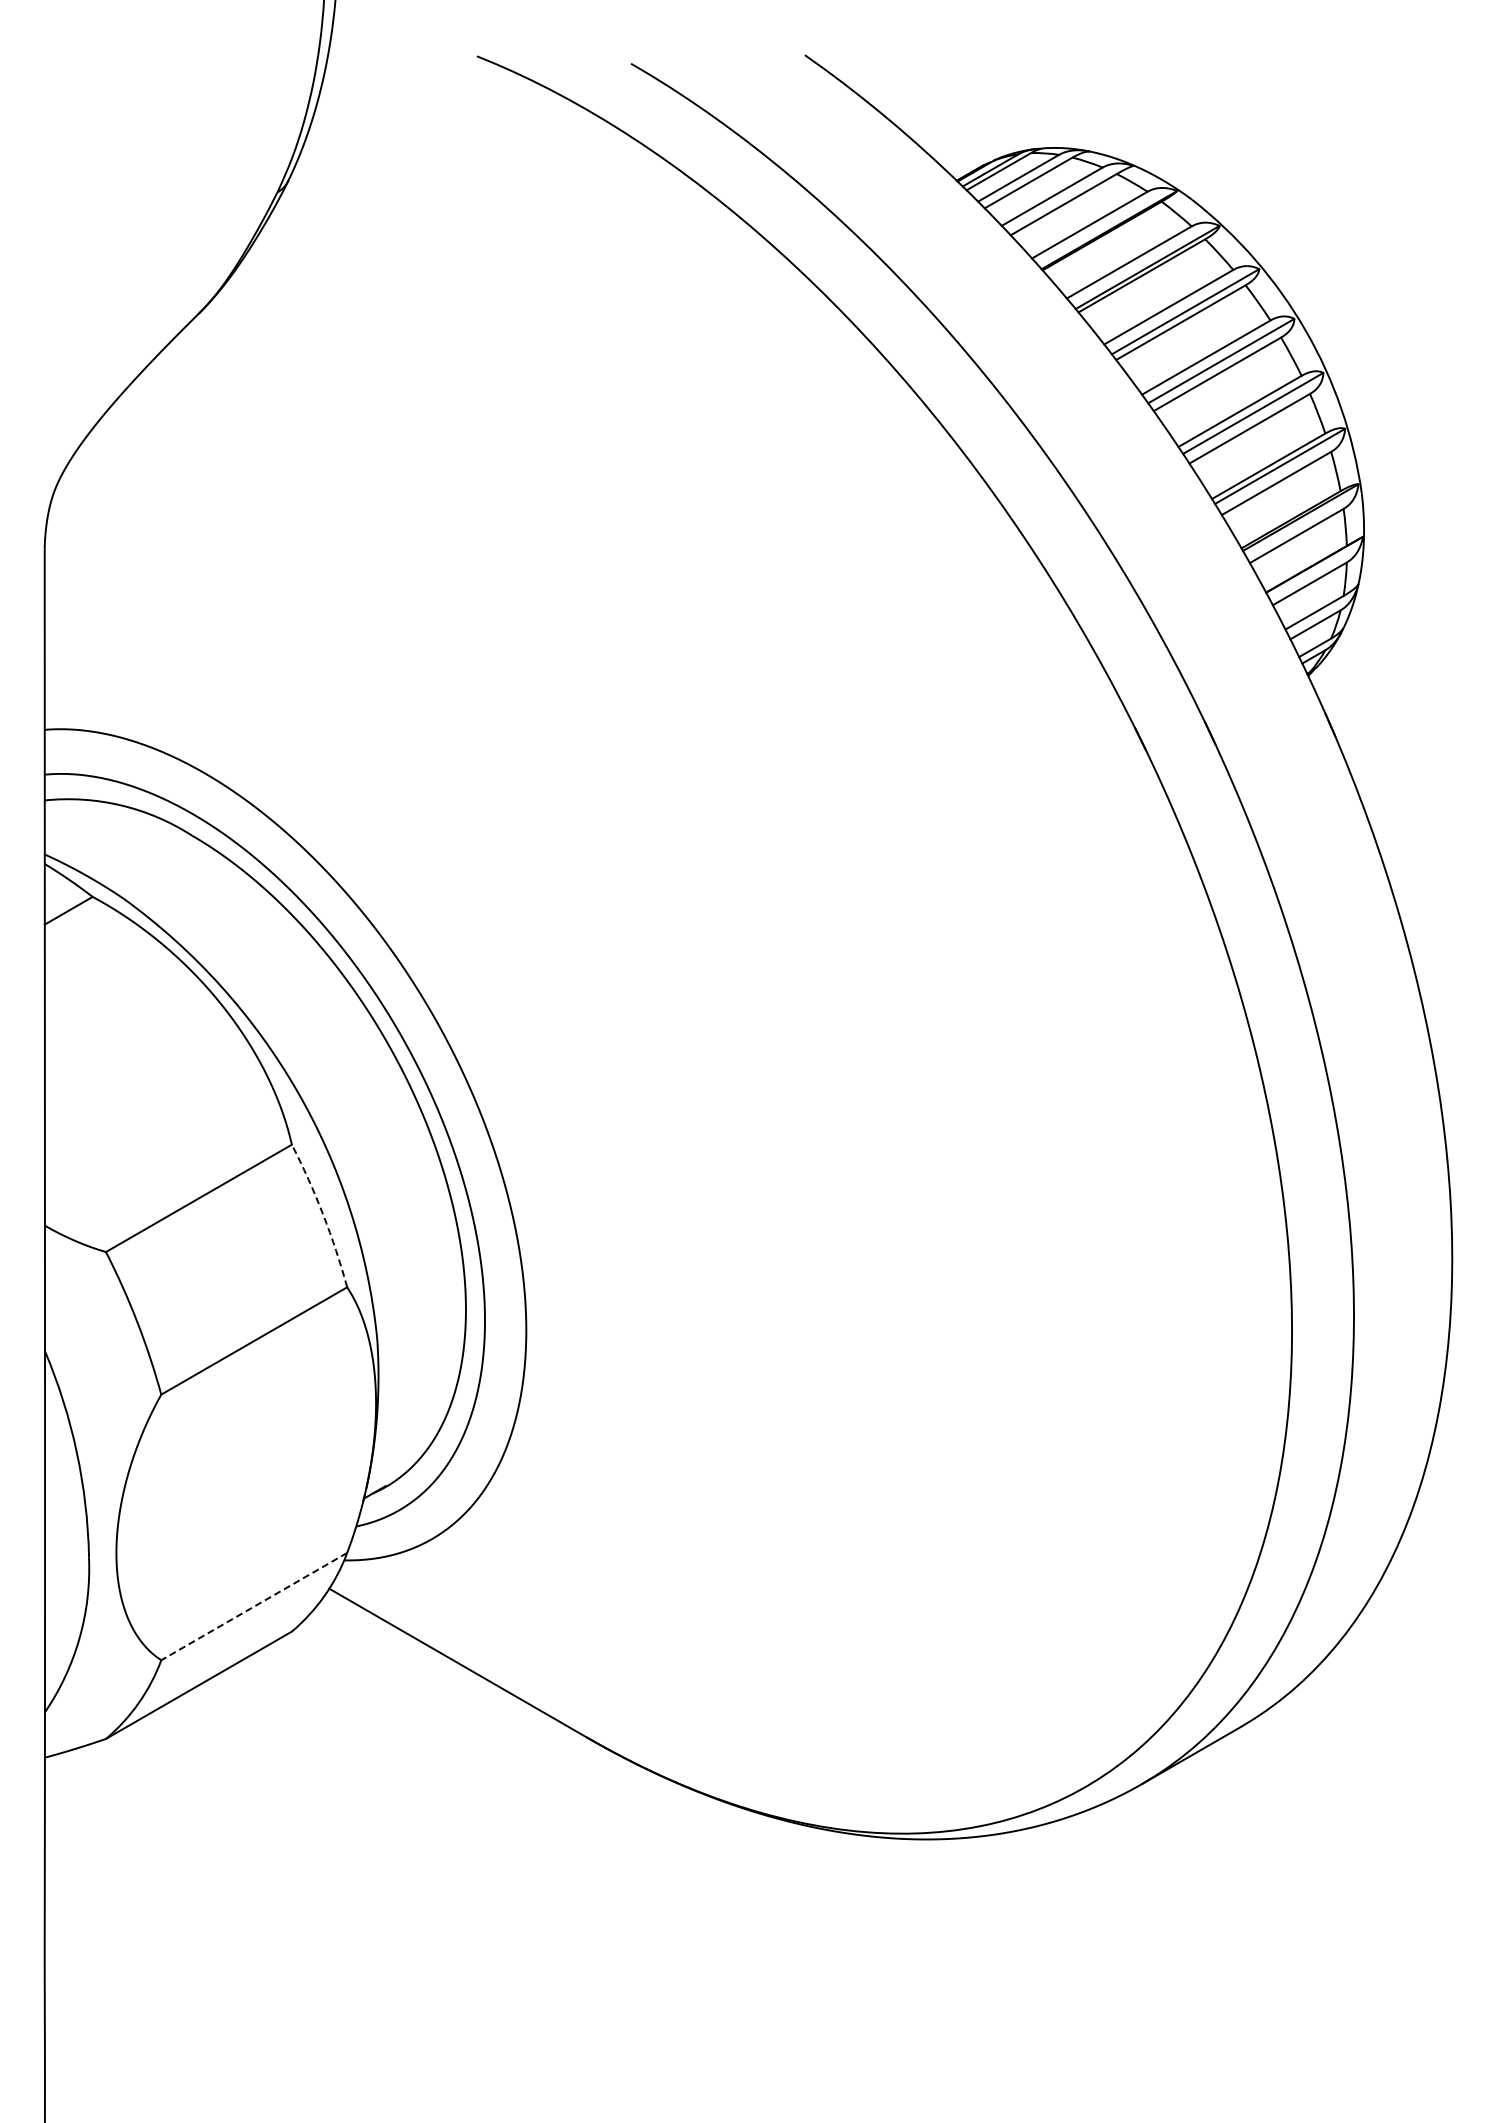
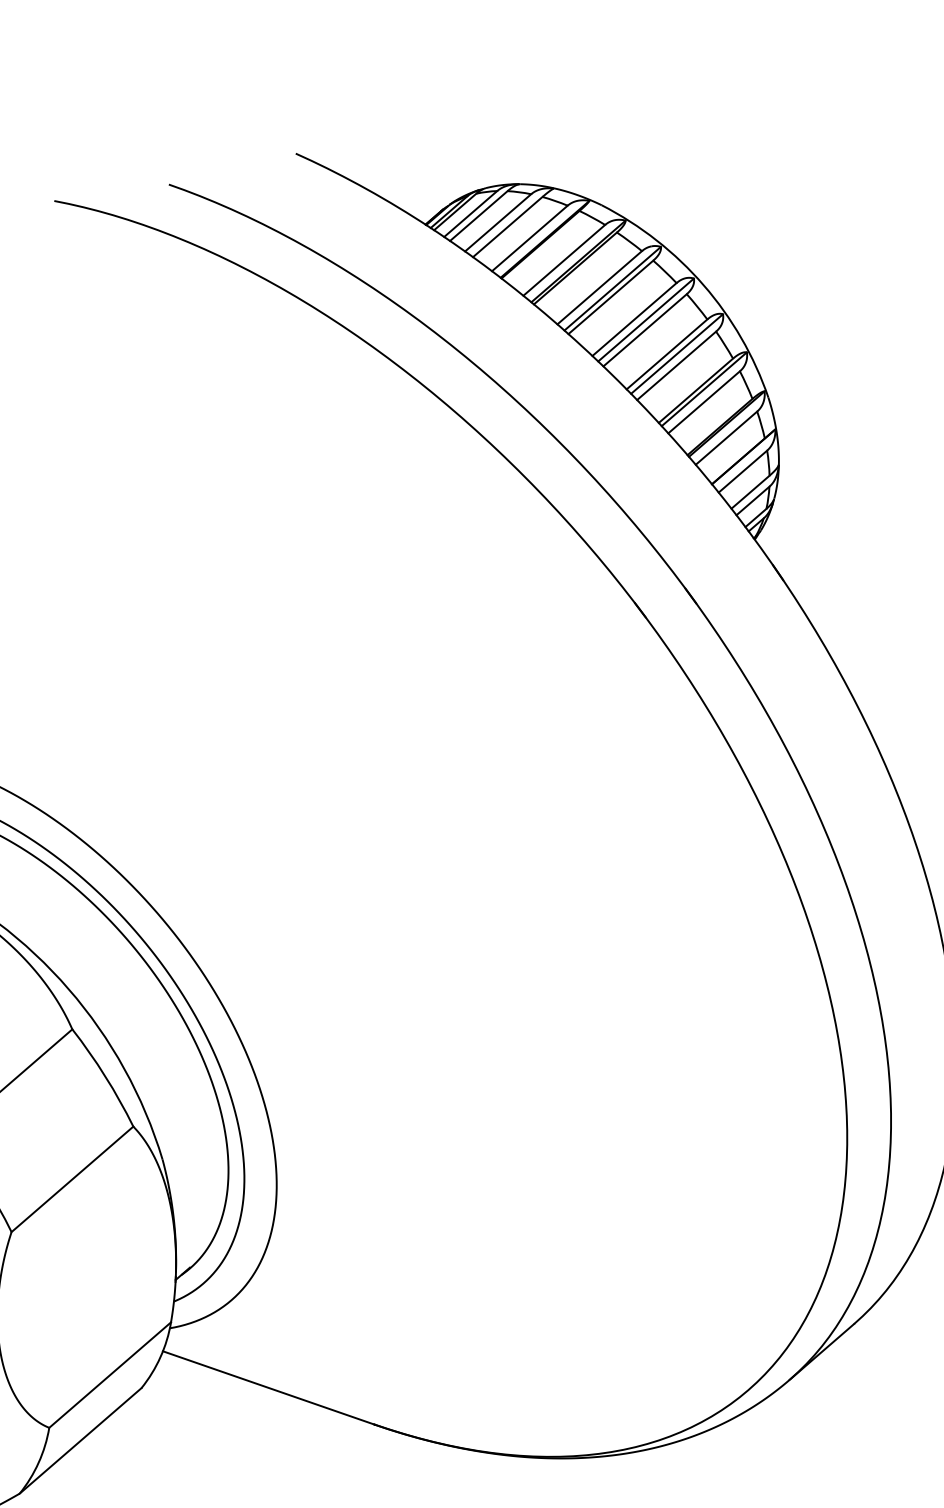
arc: (323, 1214) -> (105, 1076), dashed -> solid
line: (253, 1606) -> (109, 1375), dashed -> solid

